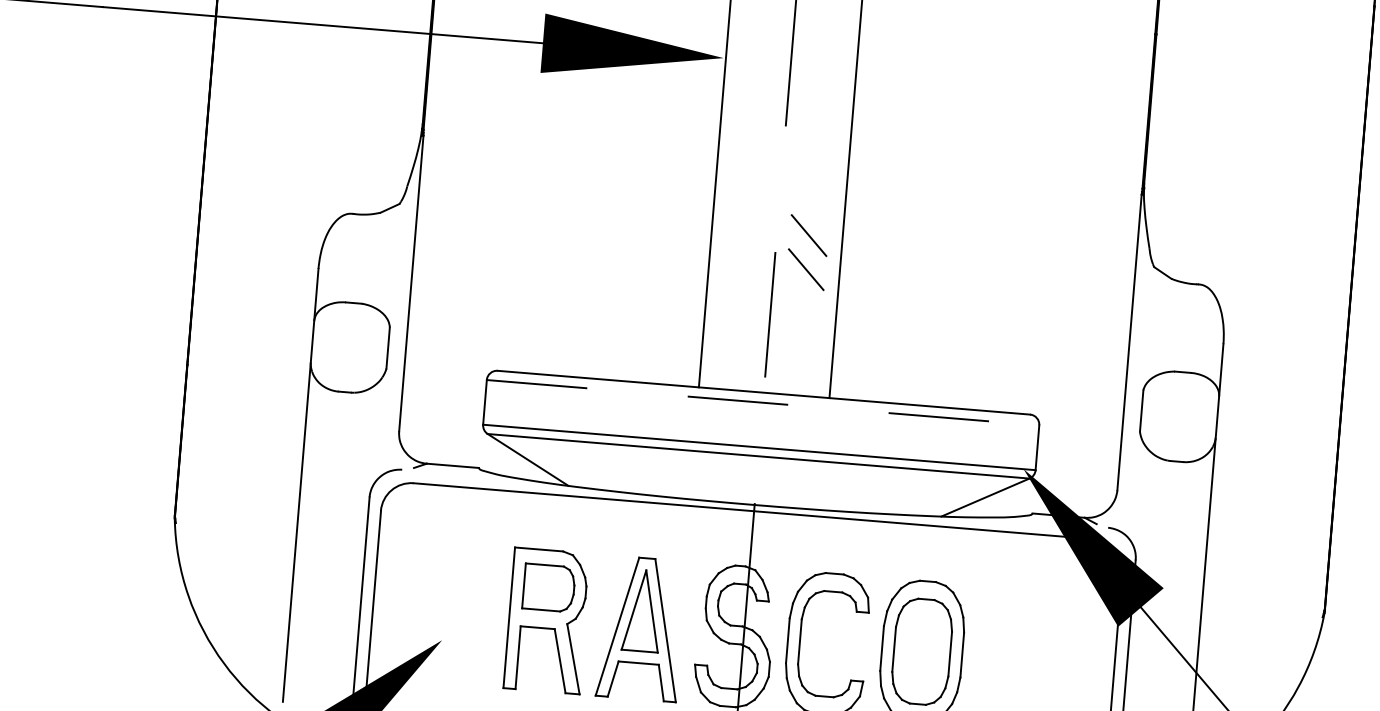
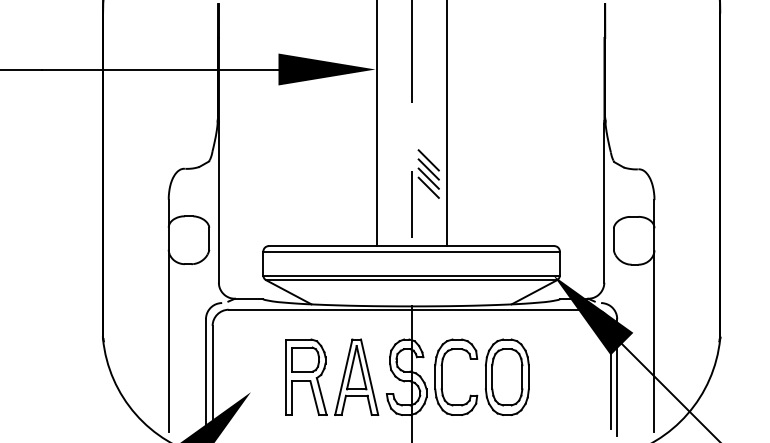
line: (807, 252) -> (428, 169), added
line: (804, 286) -> (428, 187), added
line: (764, 402) -> (412, 251), dashed -> solid

